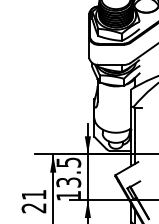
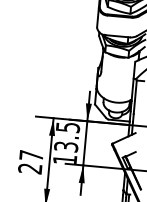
text: (34, 194) -> (31, 155), 21 -> 27

